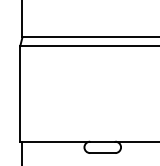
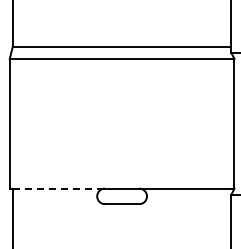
line: (56, 141) -> (59, 188), solid -> dashed

